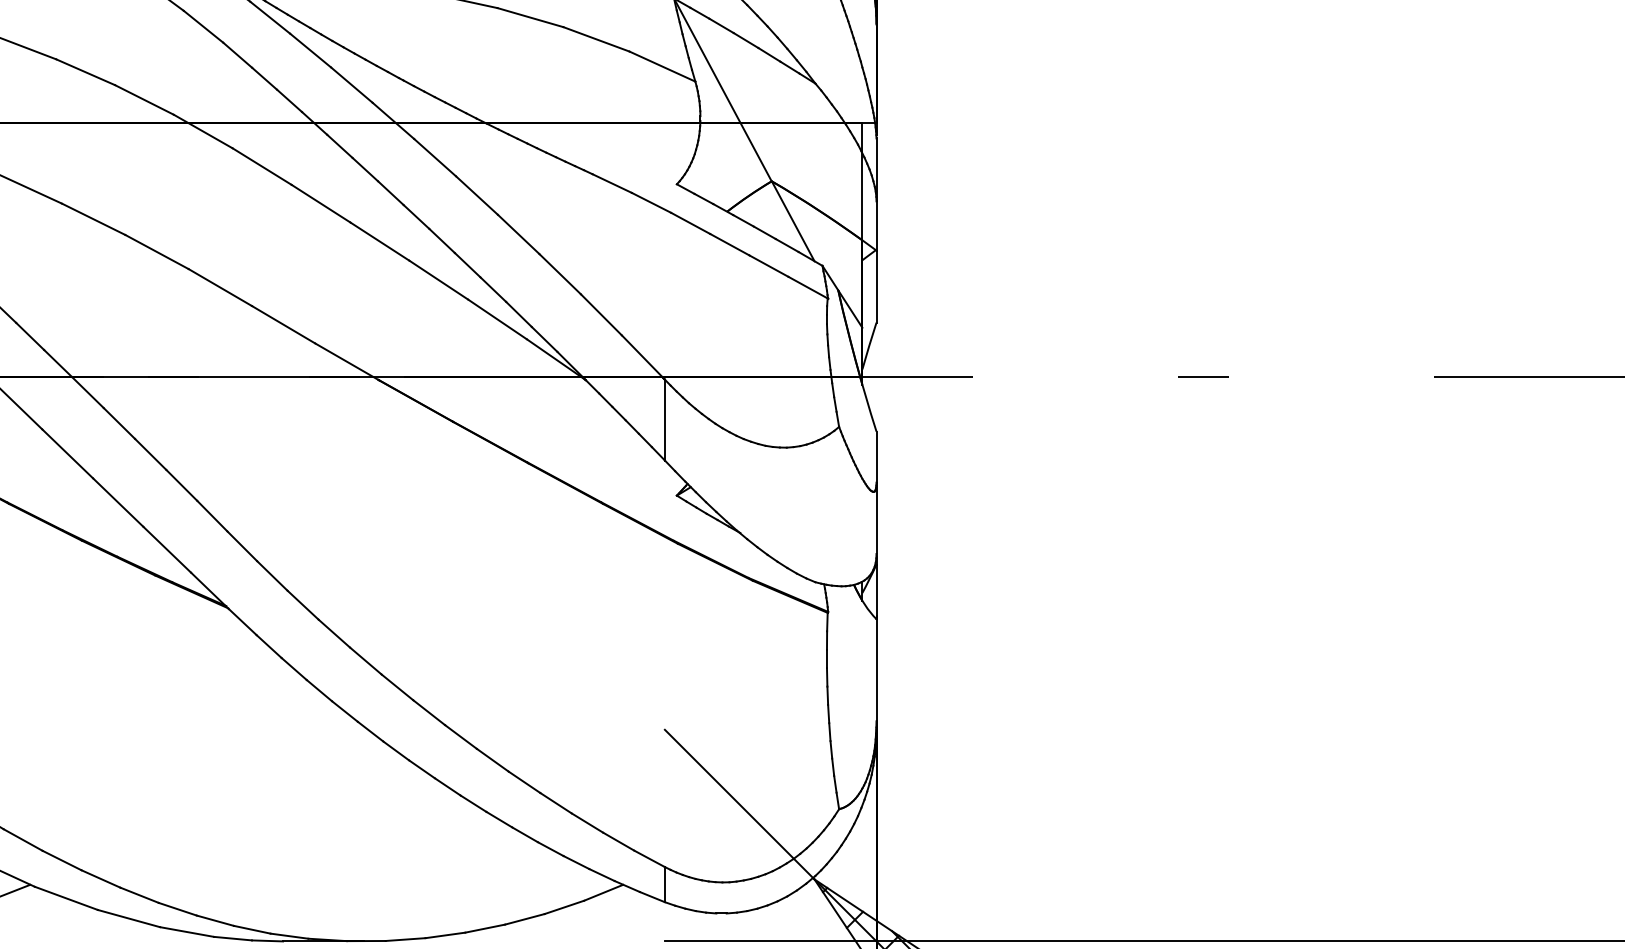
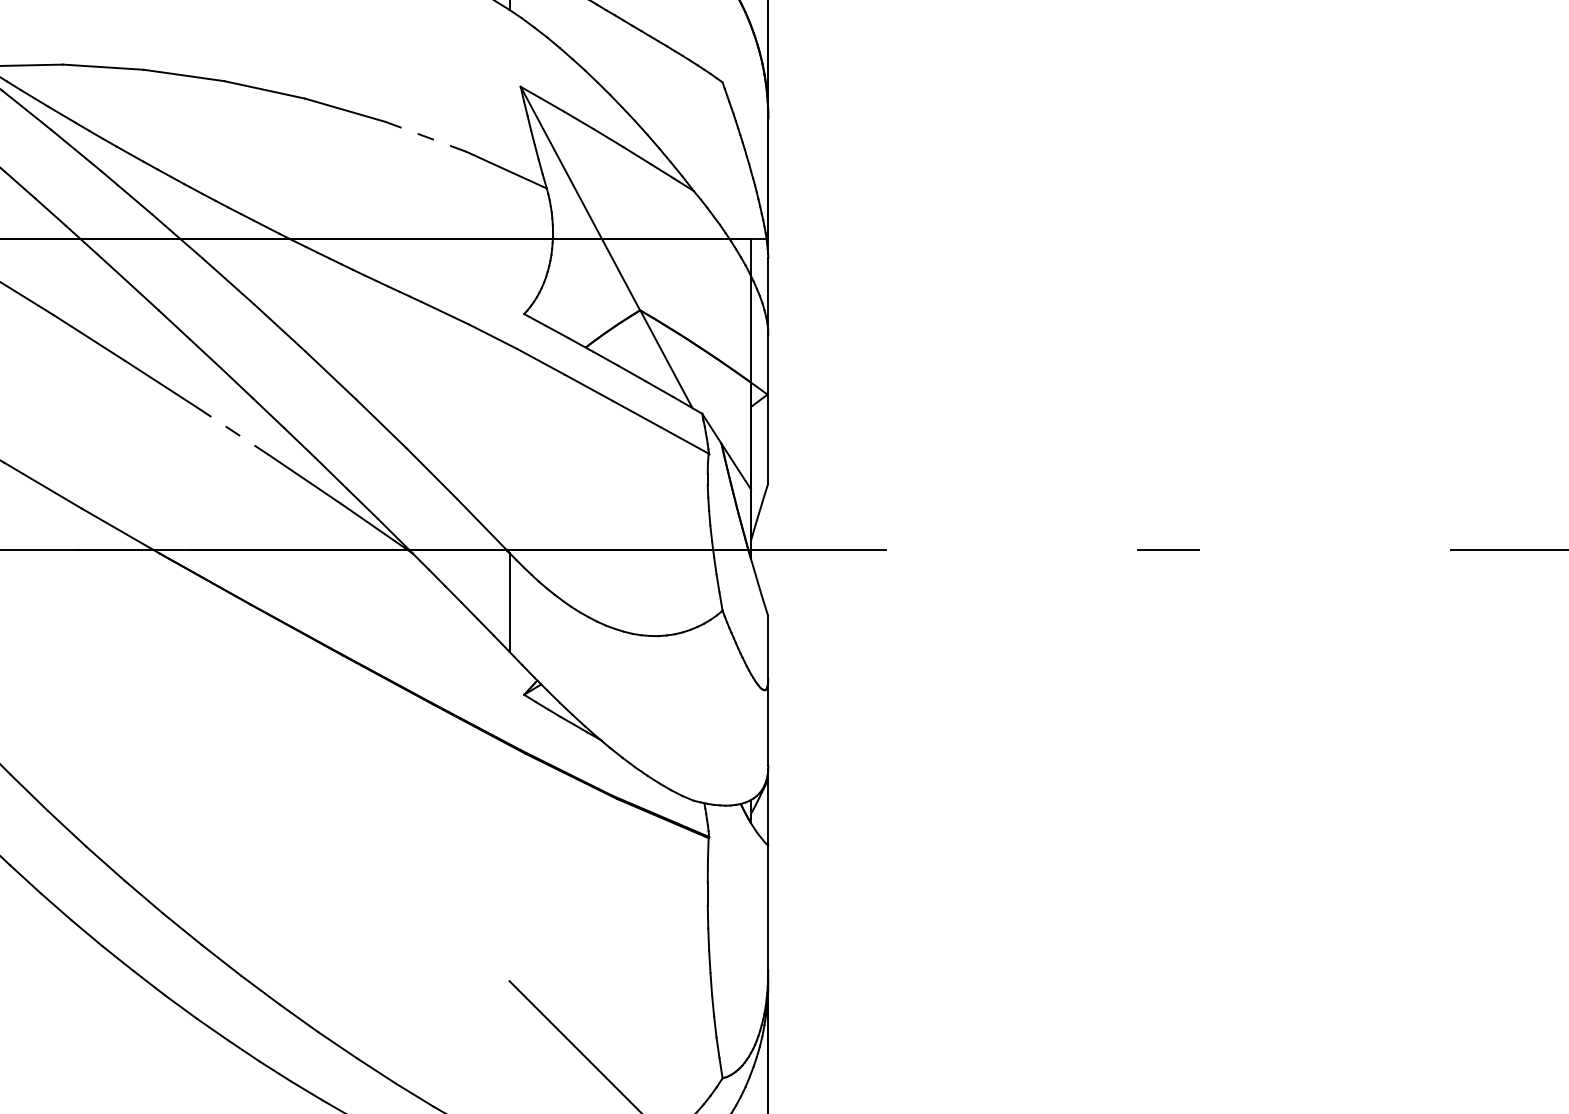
line: (596, 39) -> (425, 136), solid -> dashed
line: (438, 279) -> (232, 430), solid -> dashed

